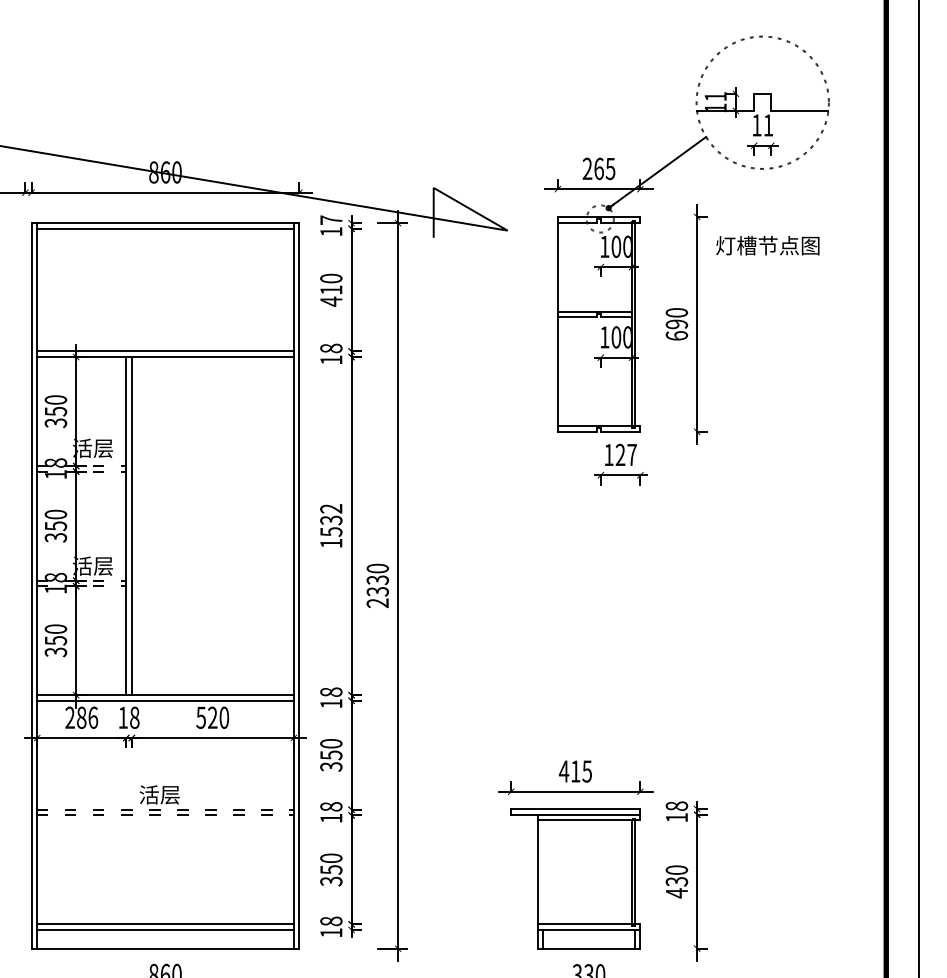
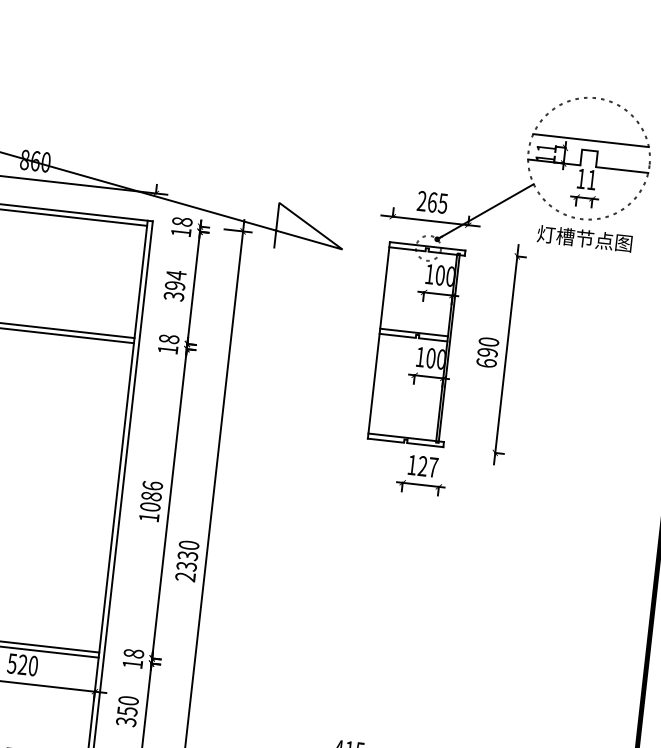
line: (762, 82) -> (590, 140), added
text: (331, 219) -> (182, 221), 17 -> 18
text: (767, 245) -> (584, 238), moved
text: (331, 289) -> (175, 285), 410 -> 394
text: (331, 520) -> (151, 496), 1532 -> 1086

